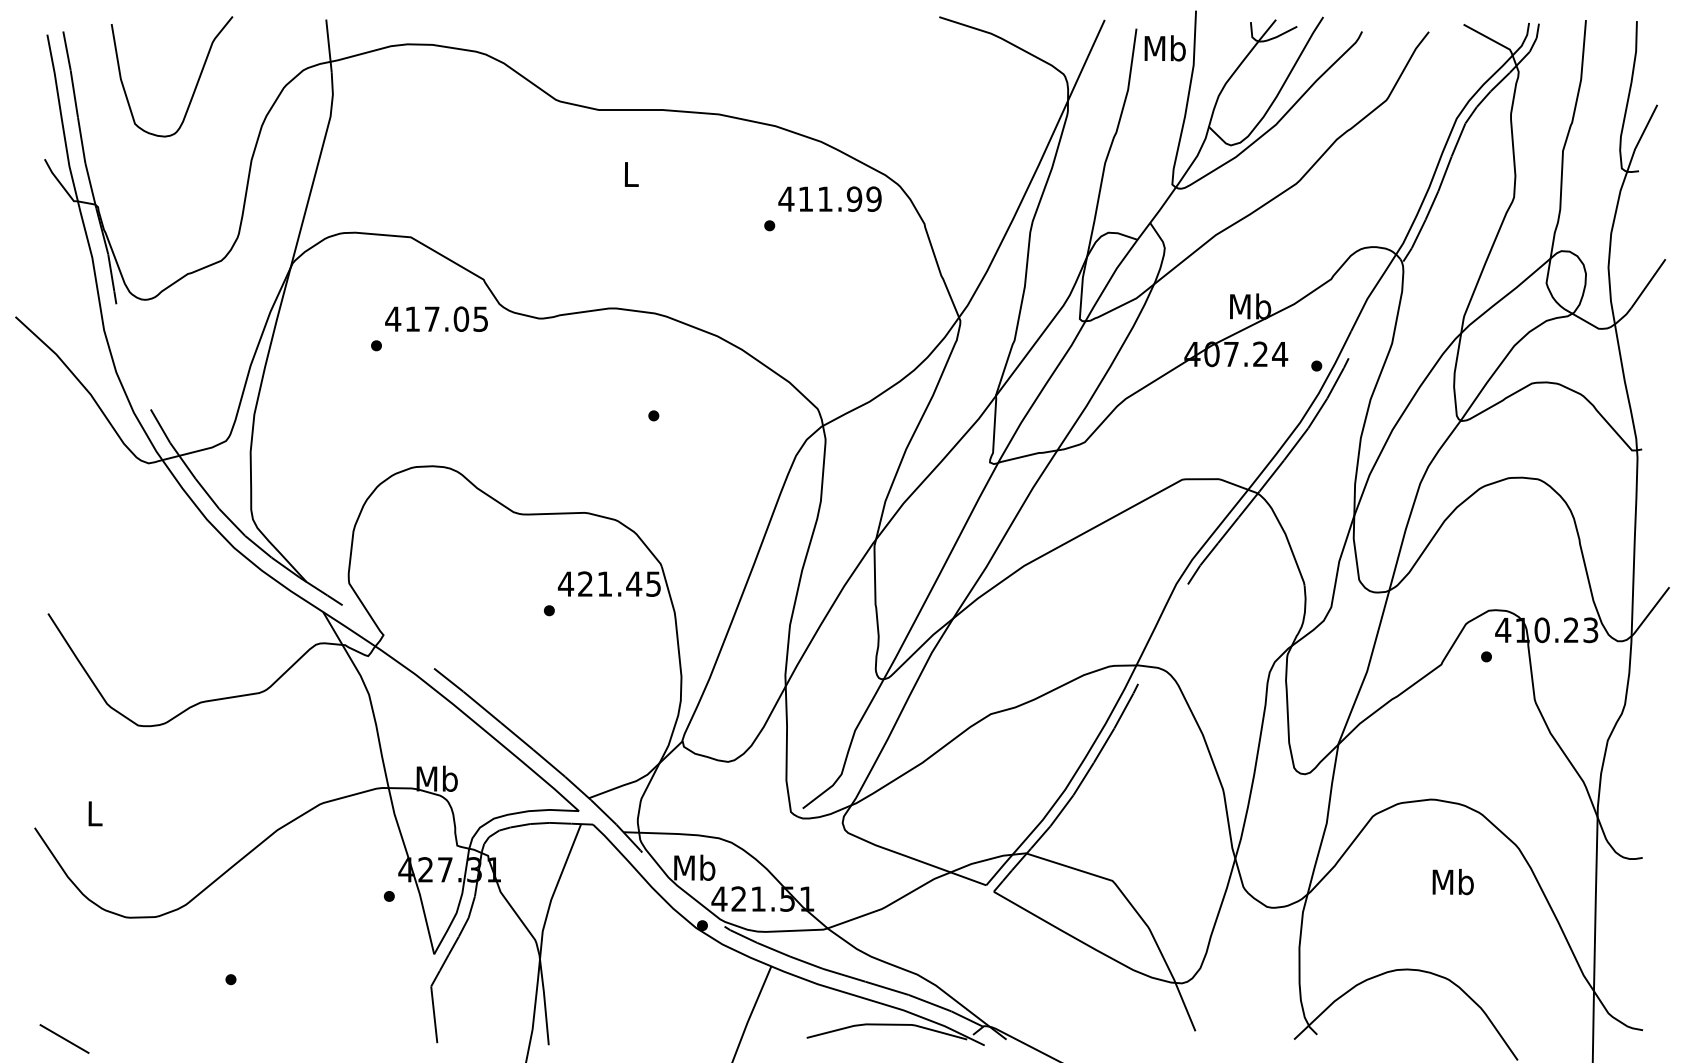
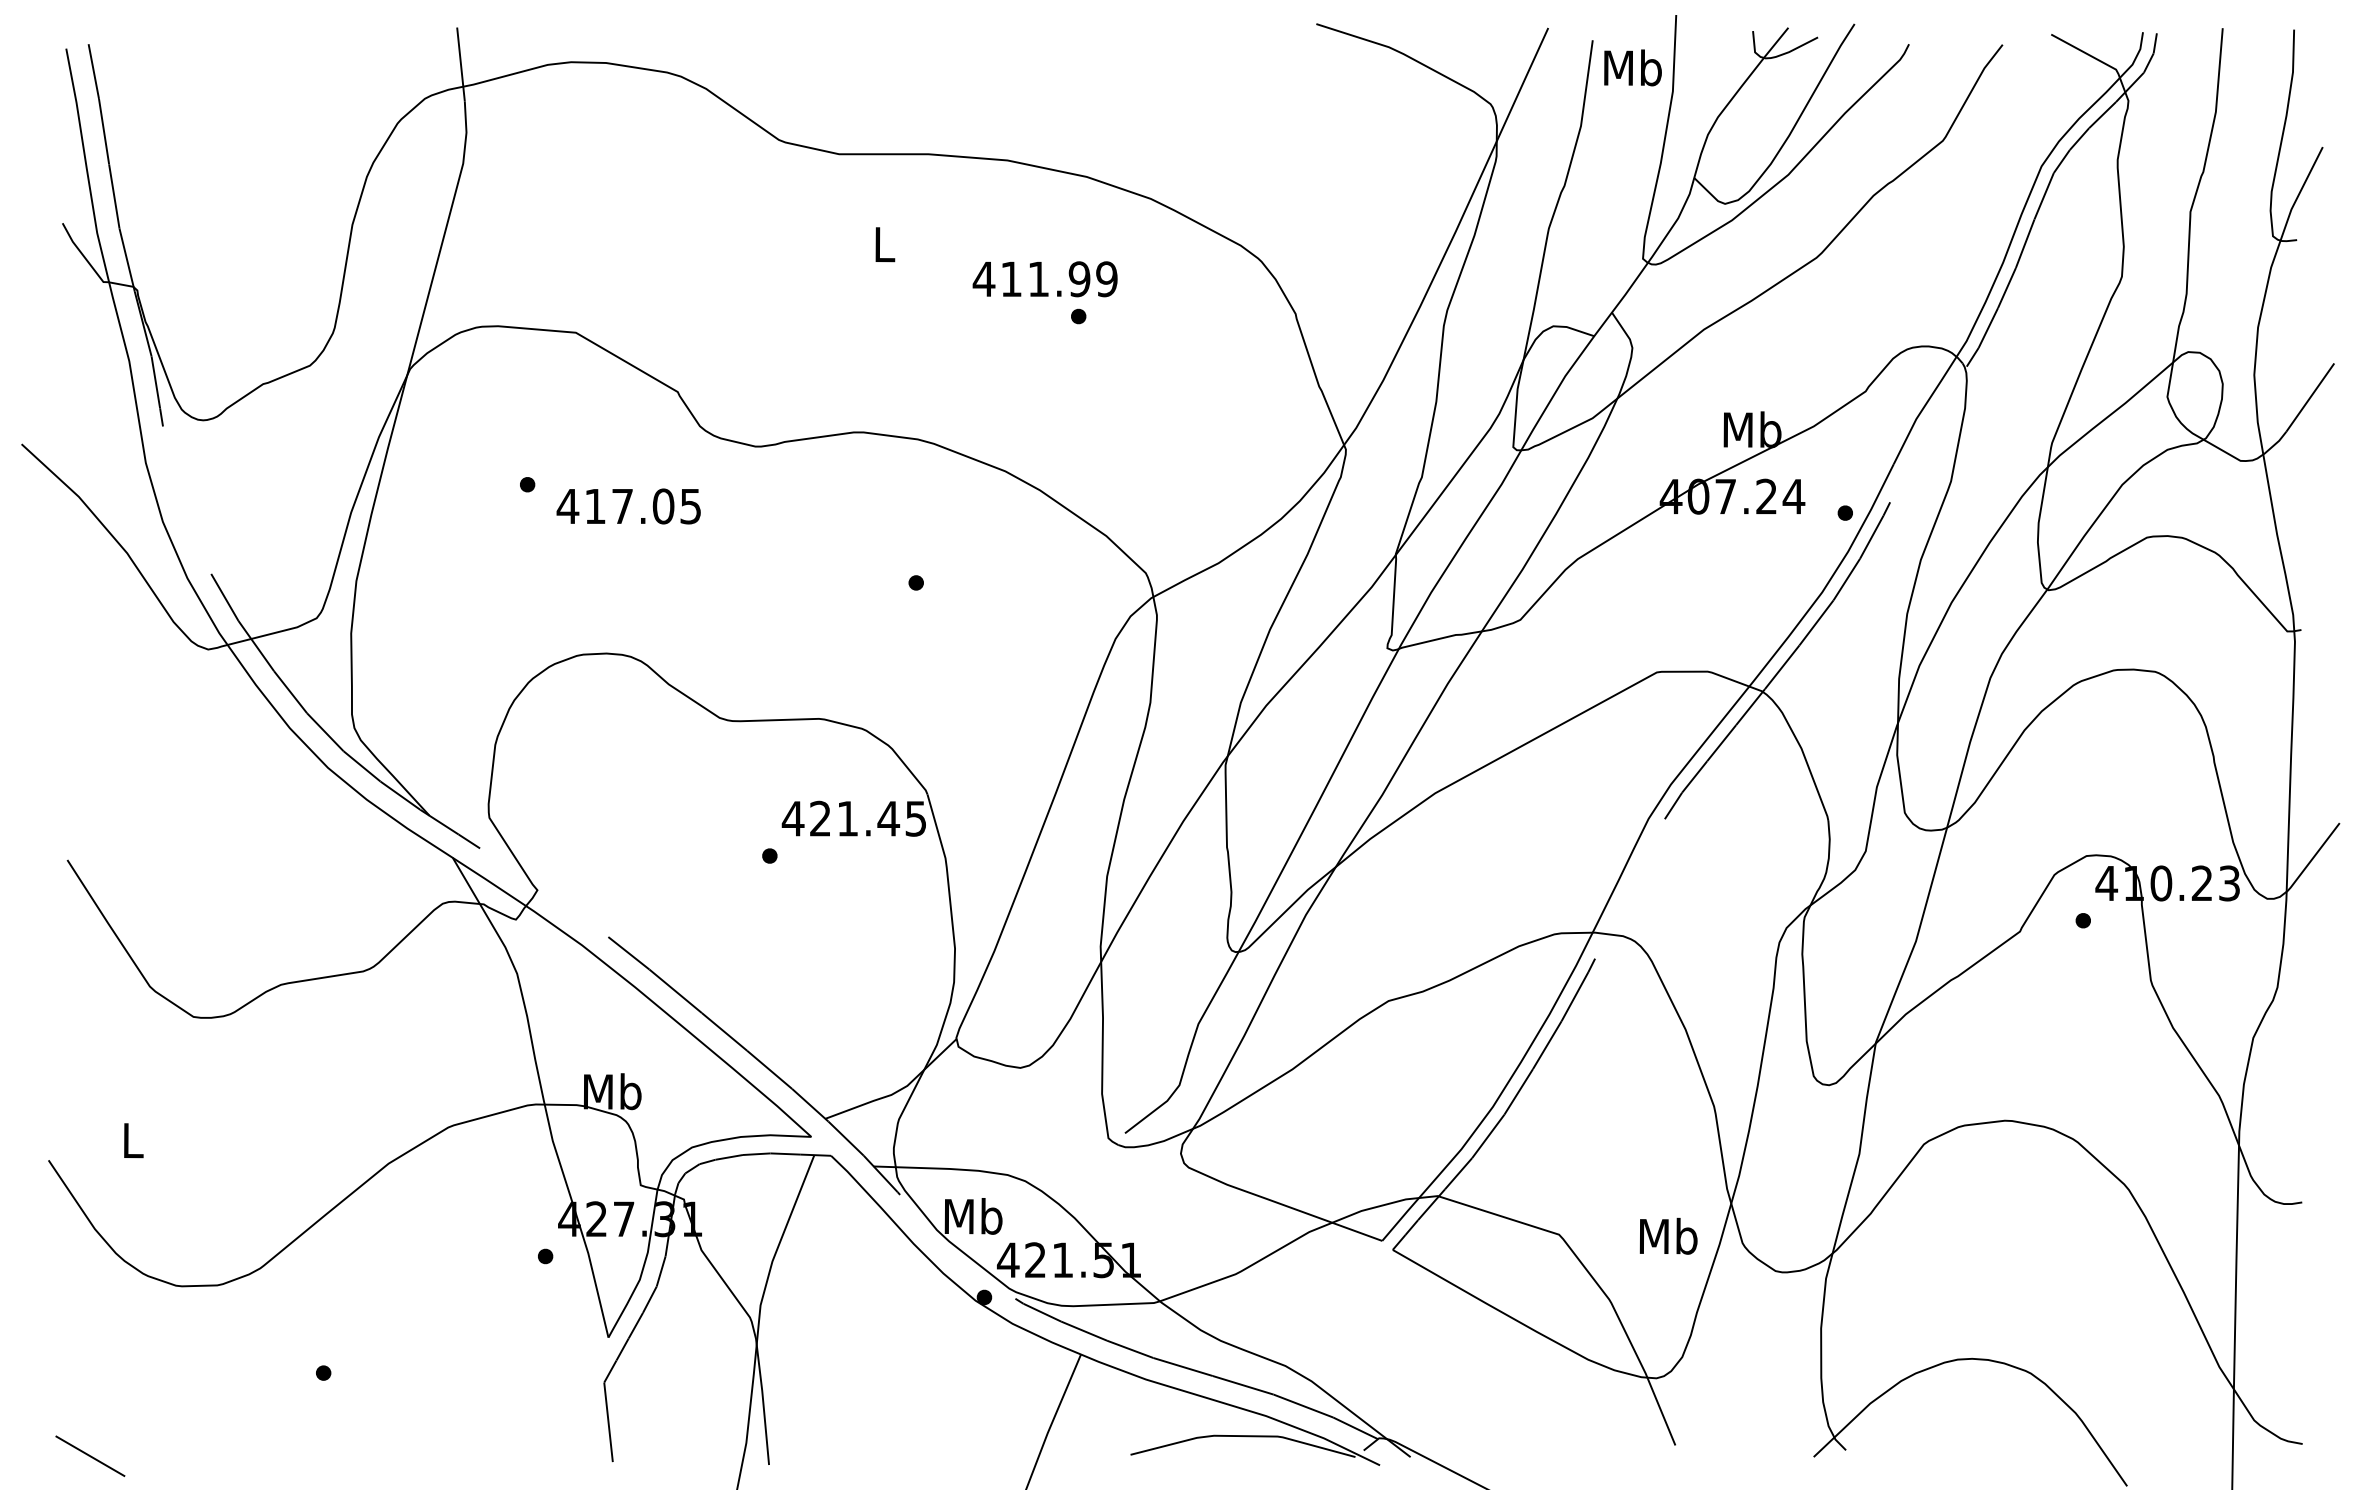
curve: (195, 85) -> (274, 119), removed
text: (829, 199) -> (1044, 279), moved
text: (436, 319) -> (628, 506), moved
text: (1453, 881) -> (1668, 1235), moved

